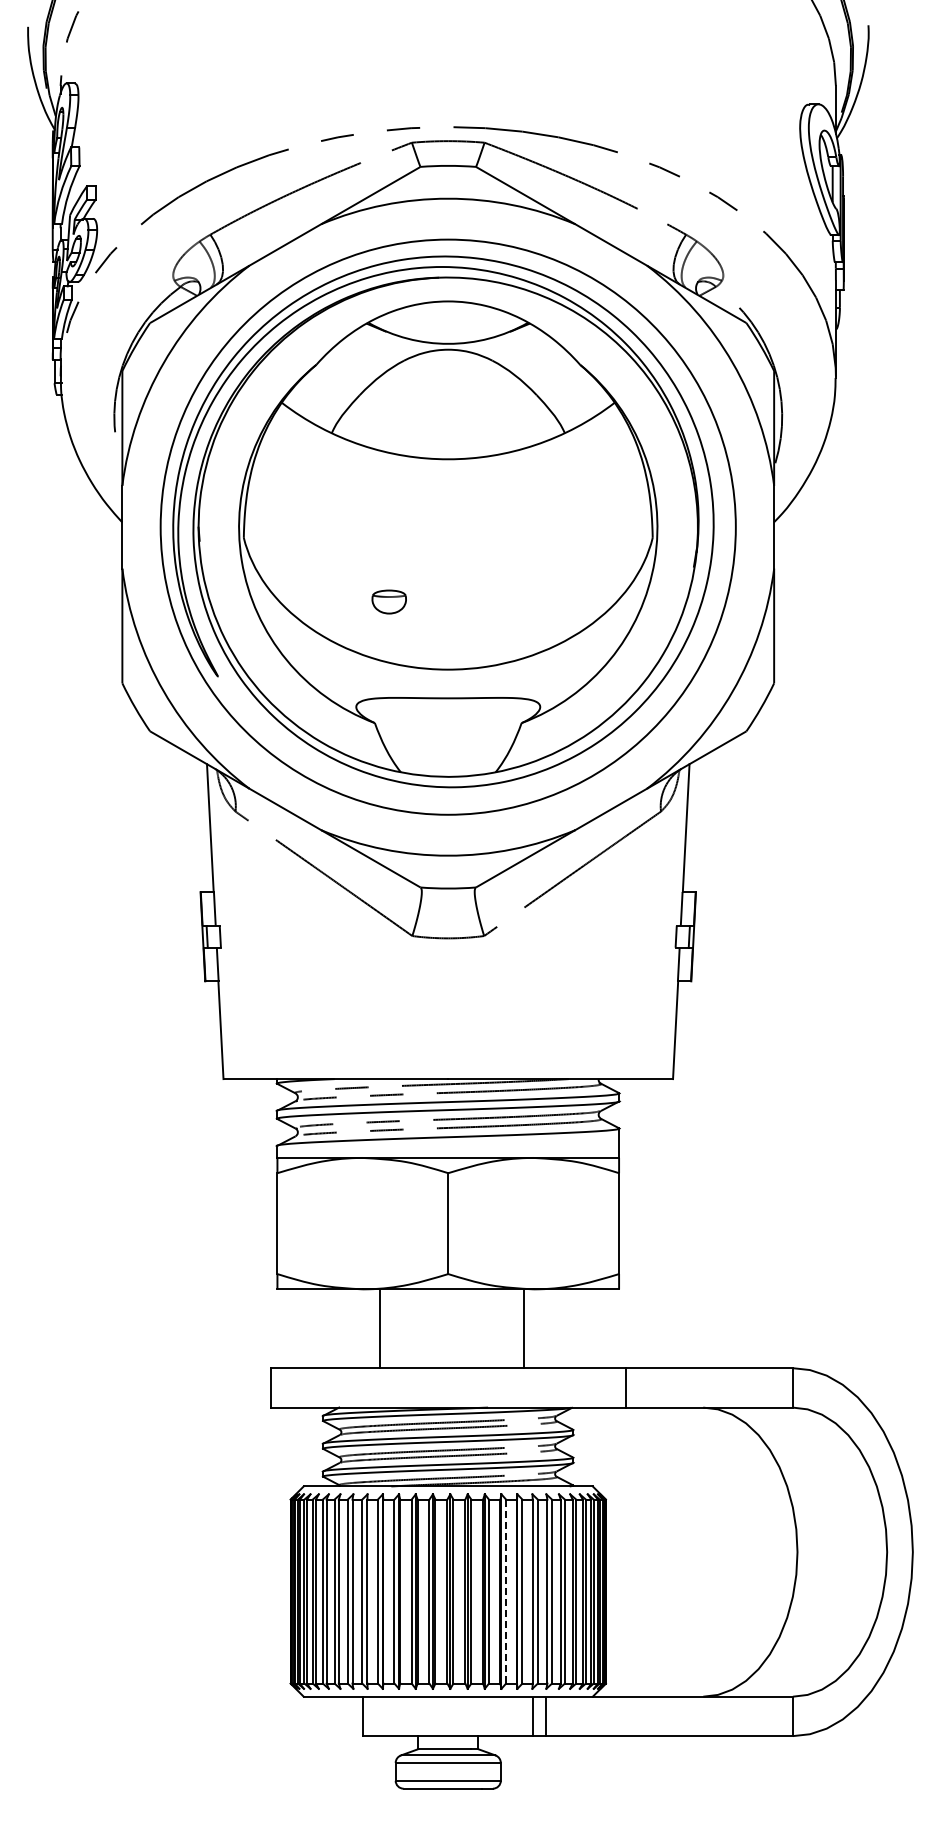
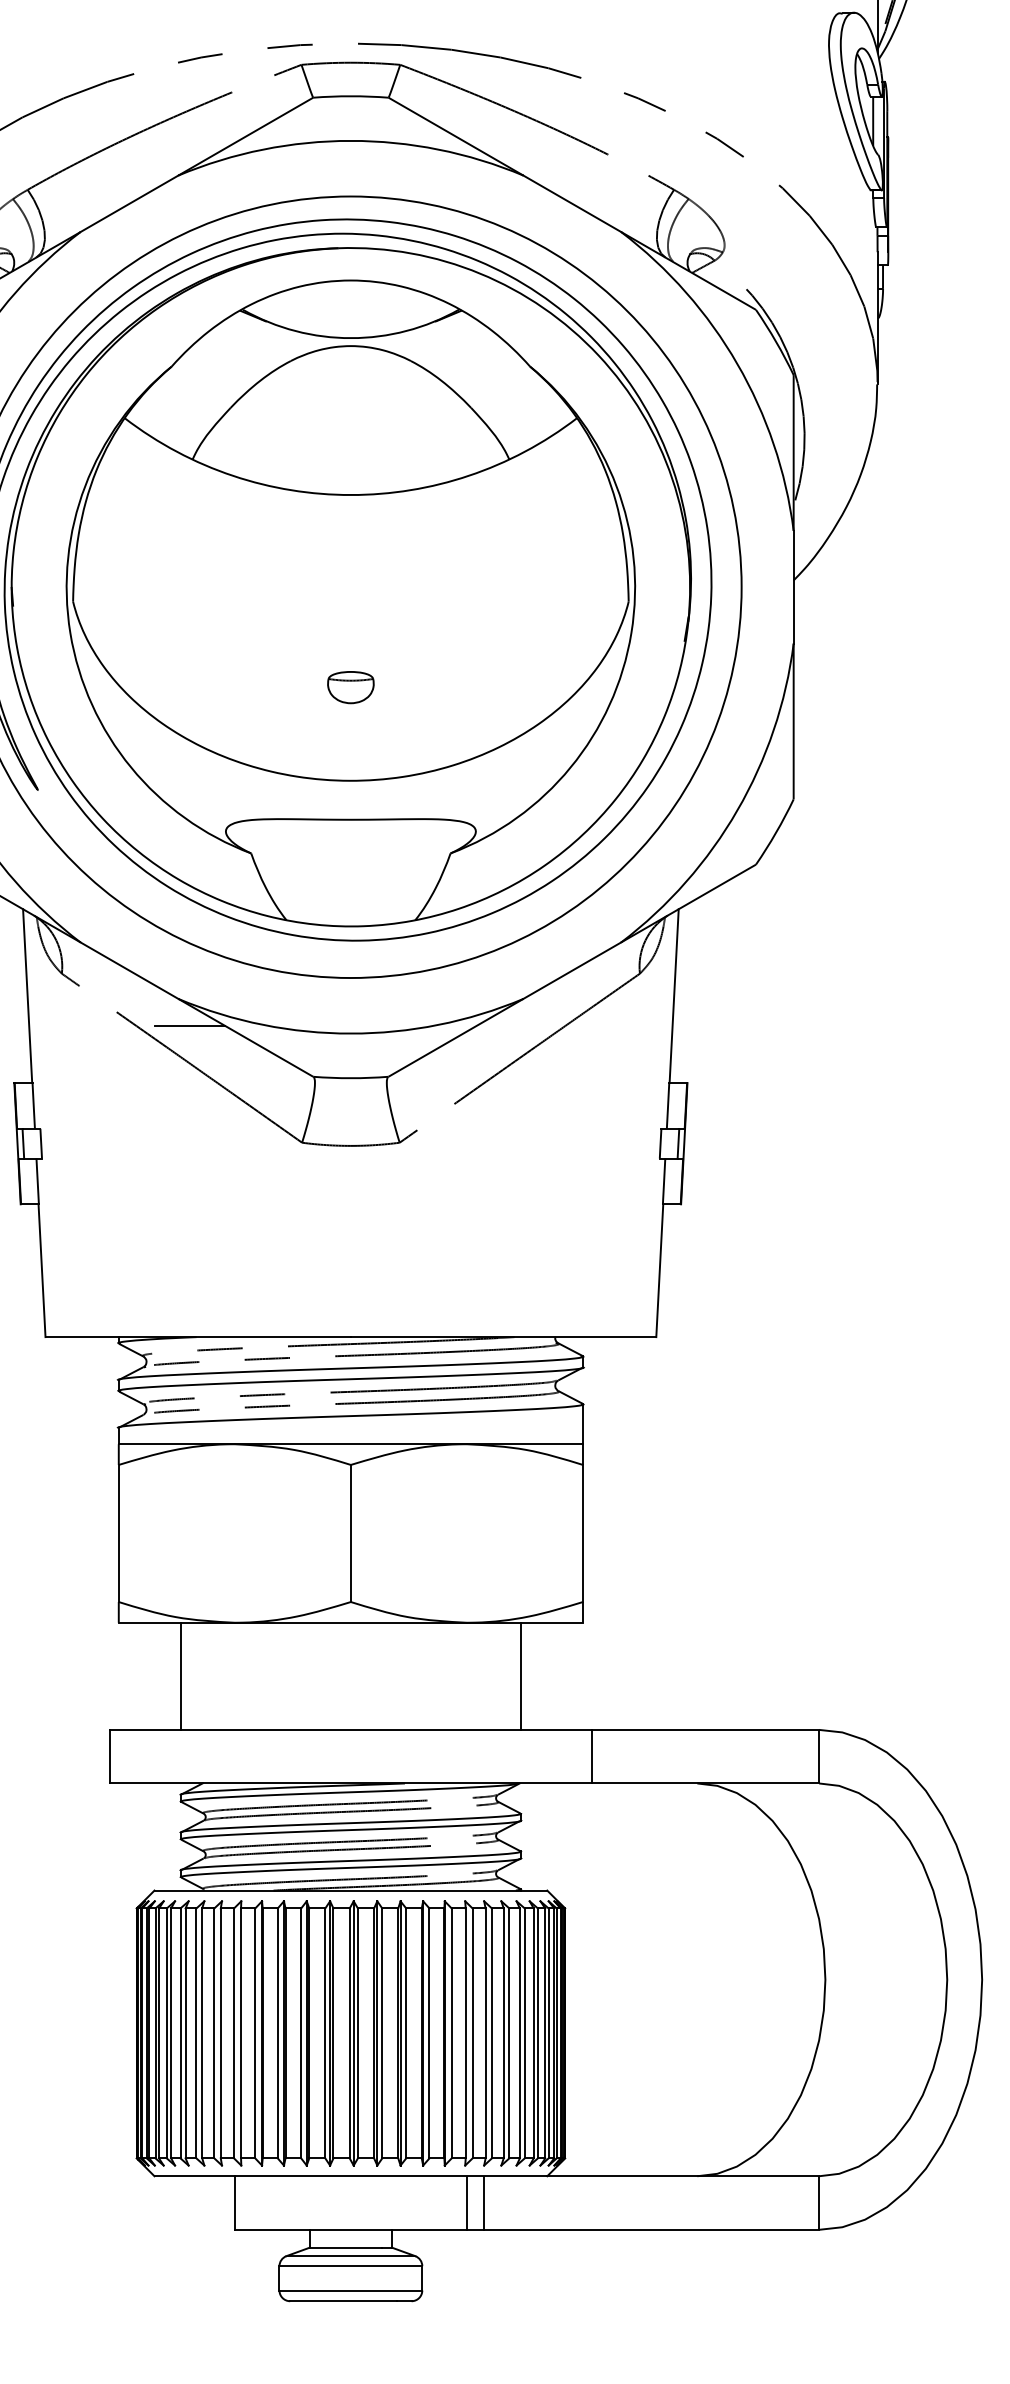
part: (388, 601) -> (349, 686), moved
line: (329, 850) -> (189, 1026), added
line: (380, 1328) -> (181, 1675), moved
line: (524, 1328) -> (521, 1675), moved
line: (506, 1591) -> (430, 2033), dashed -> solid

